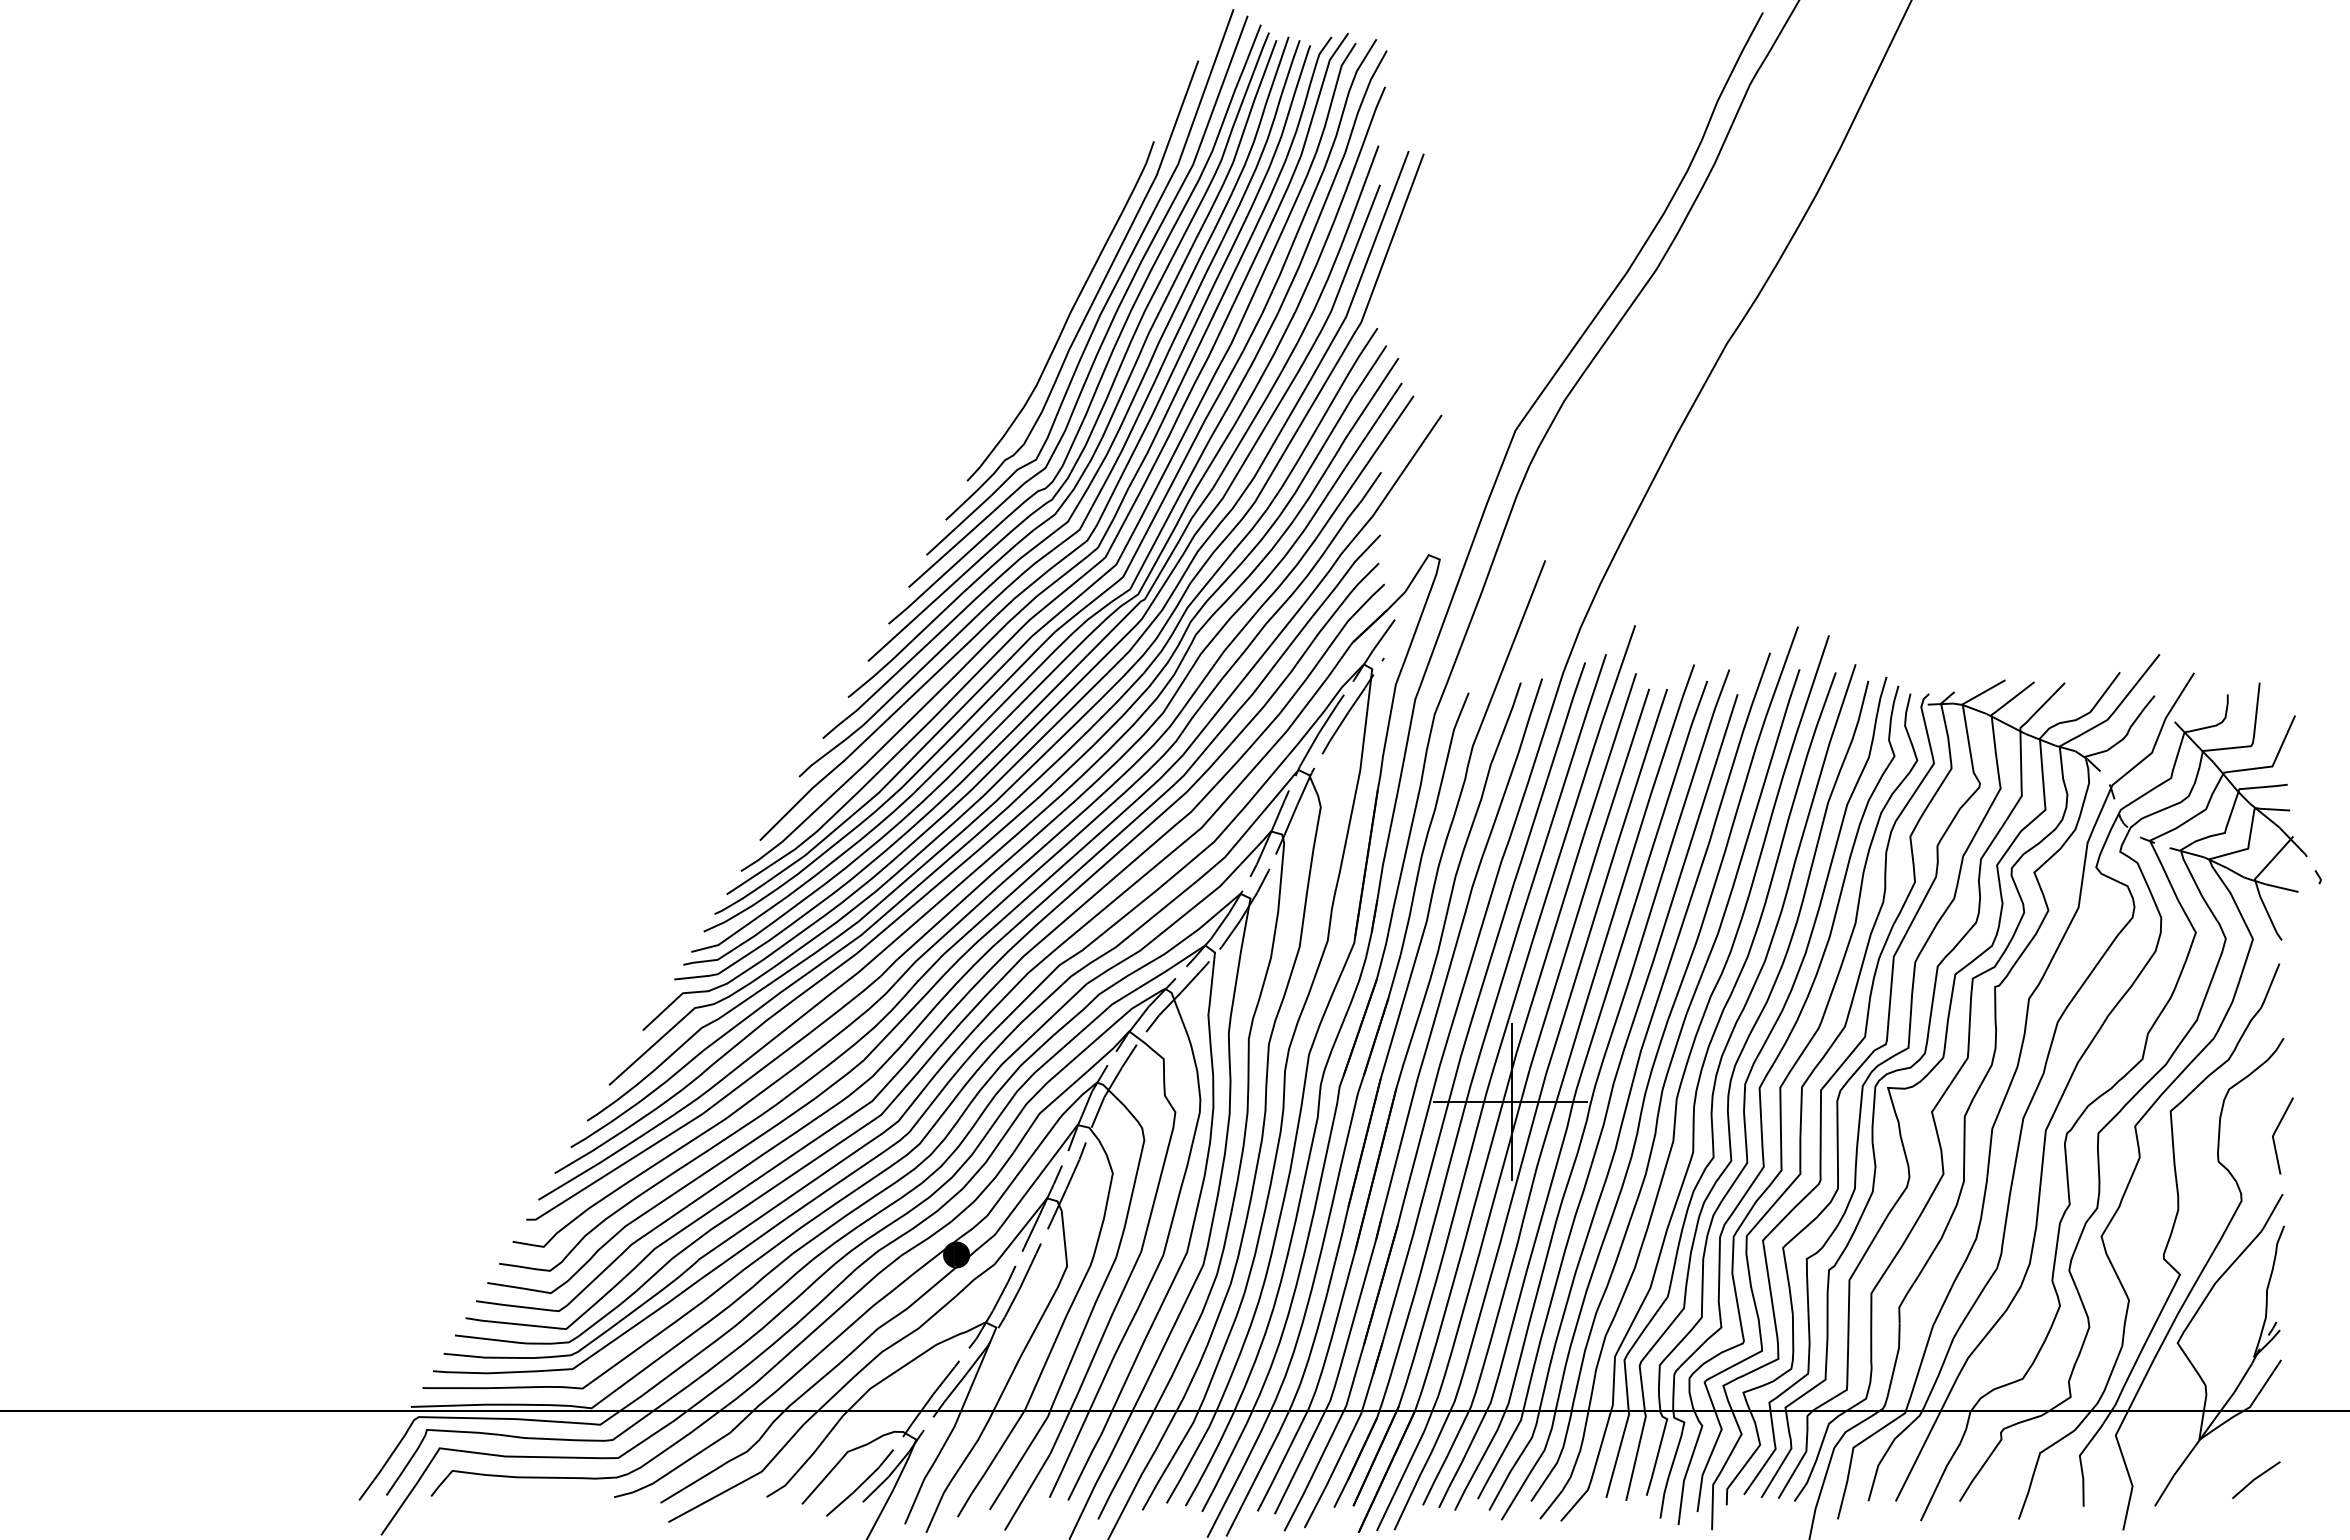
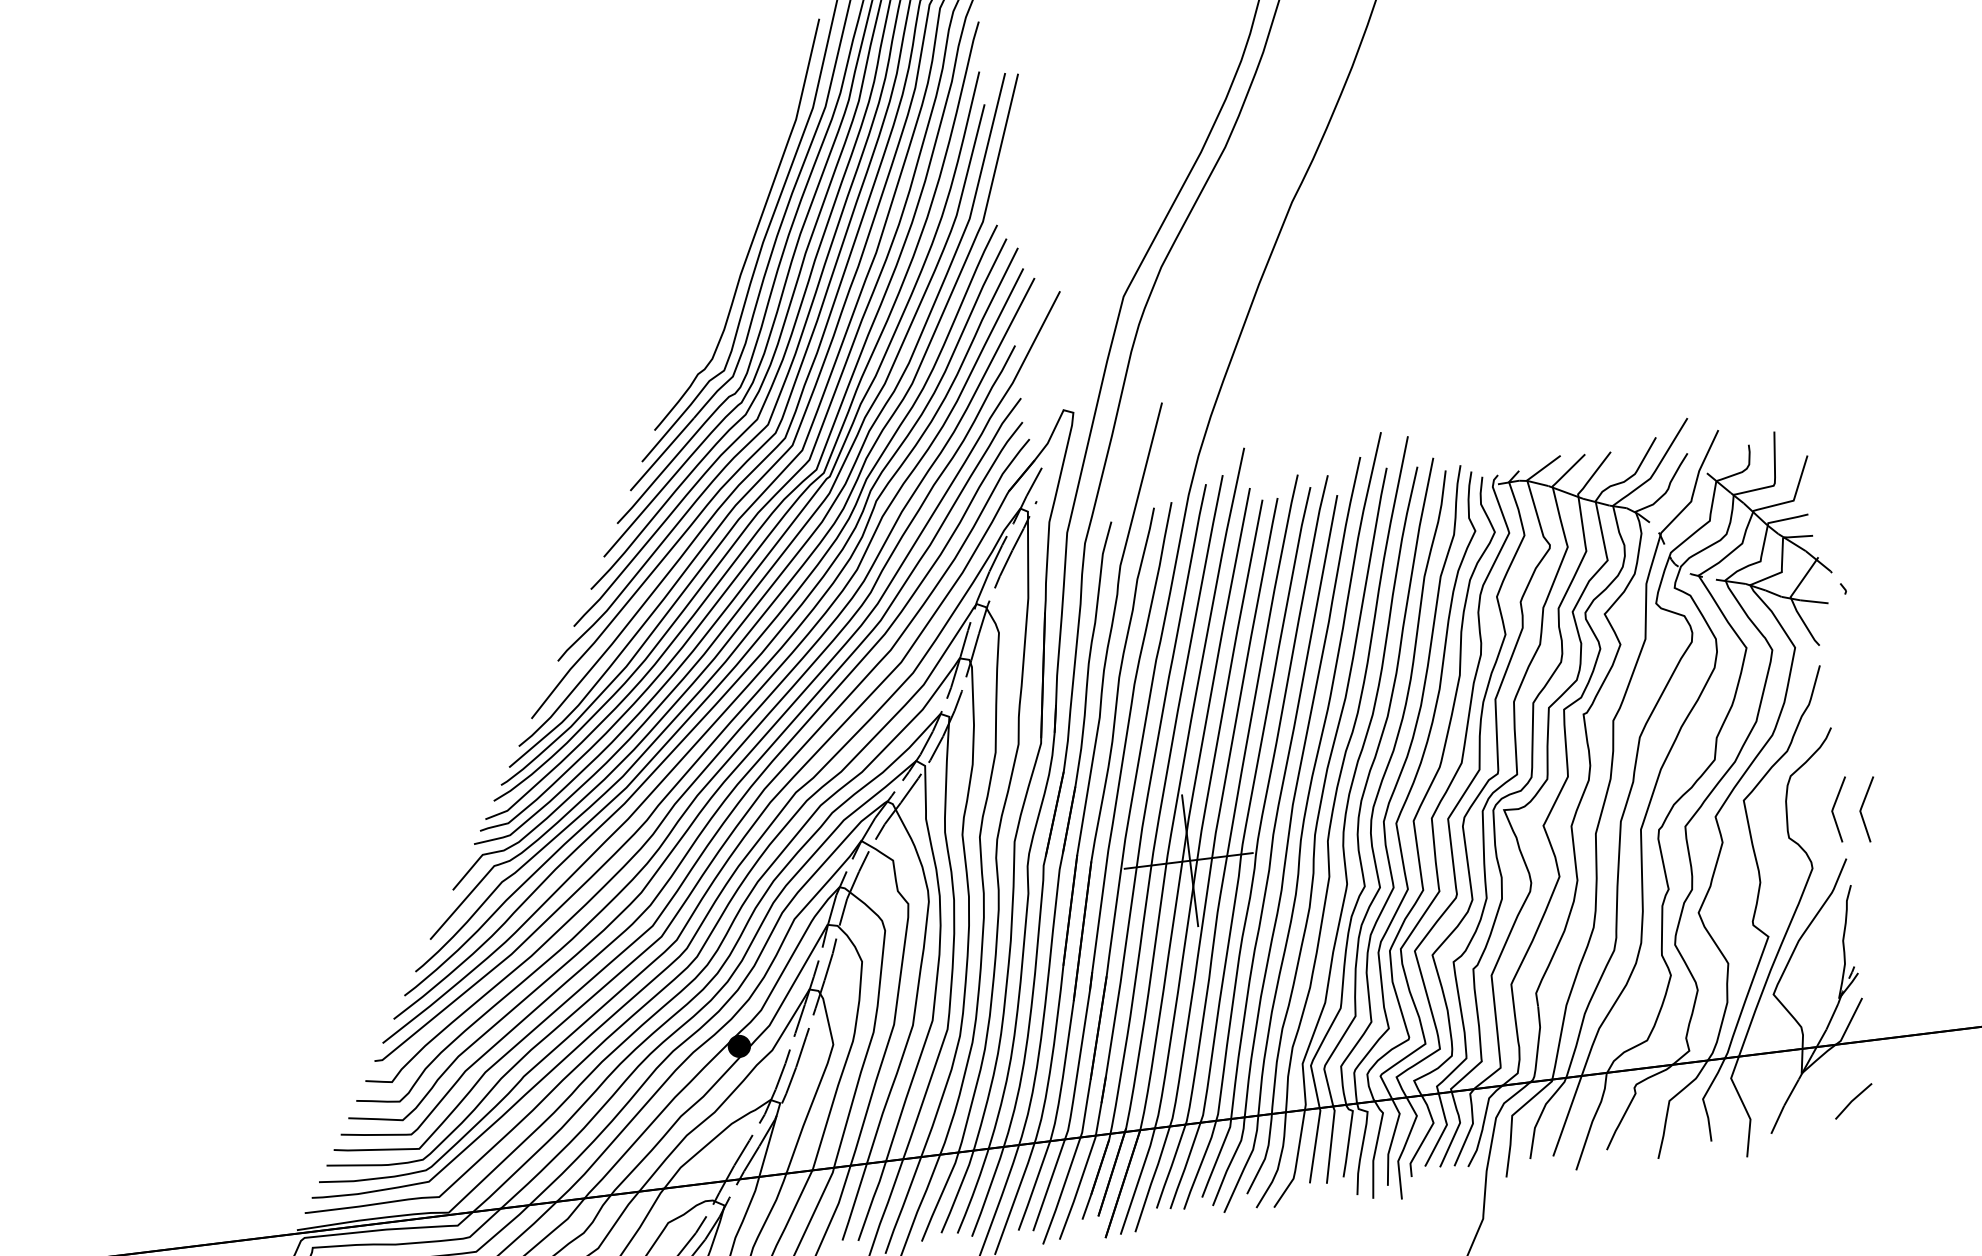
curve: (1068, 314) -> (736, 245), removed
line: (2309, 1135) -> (1862, 806), added

